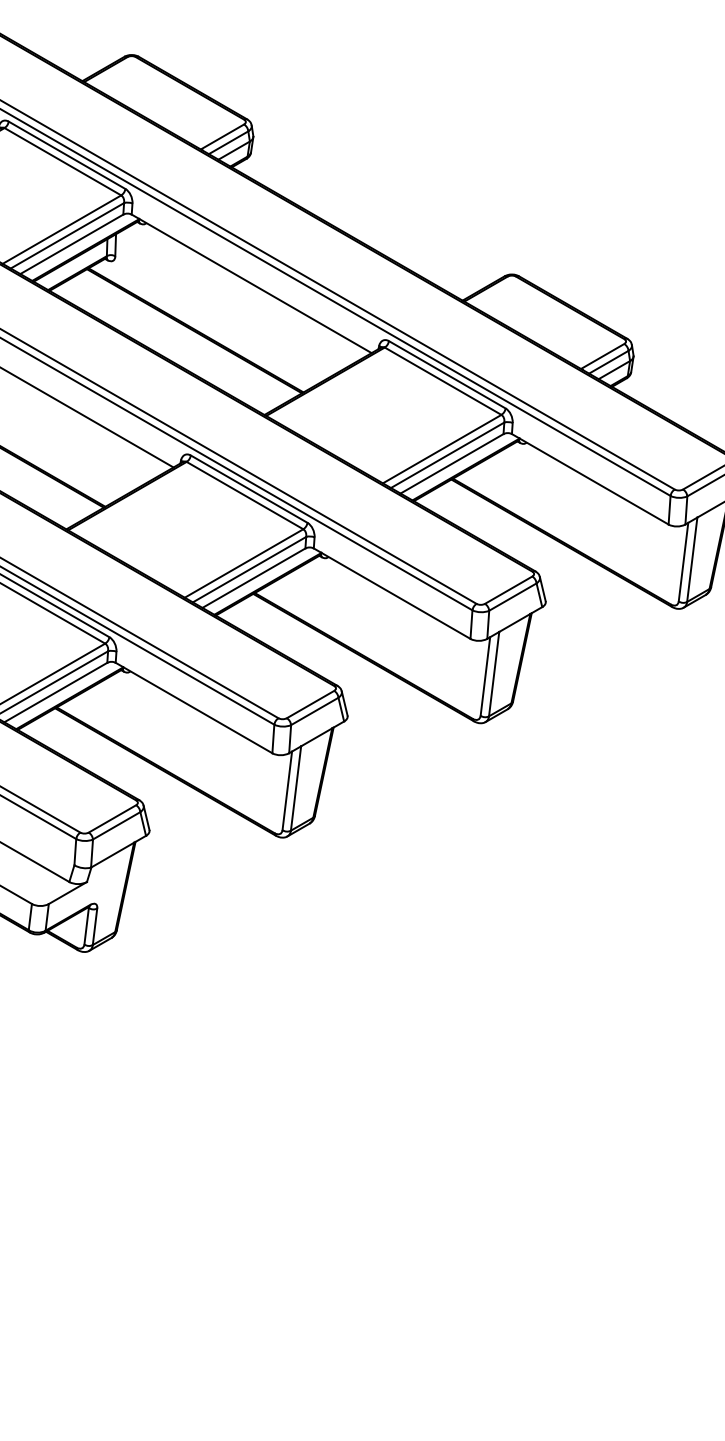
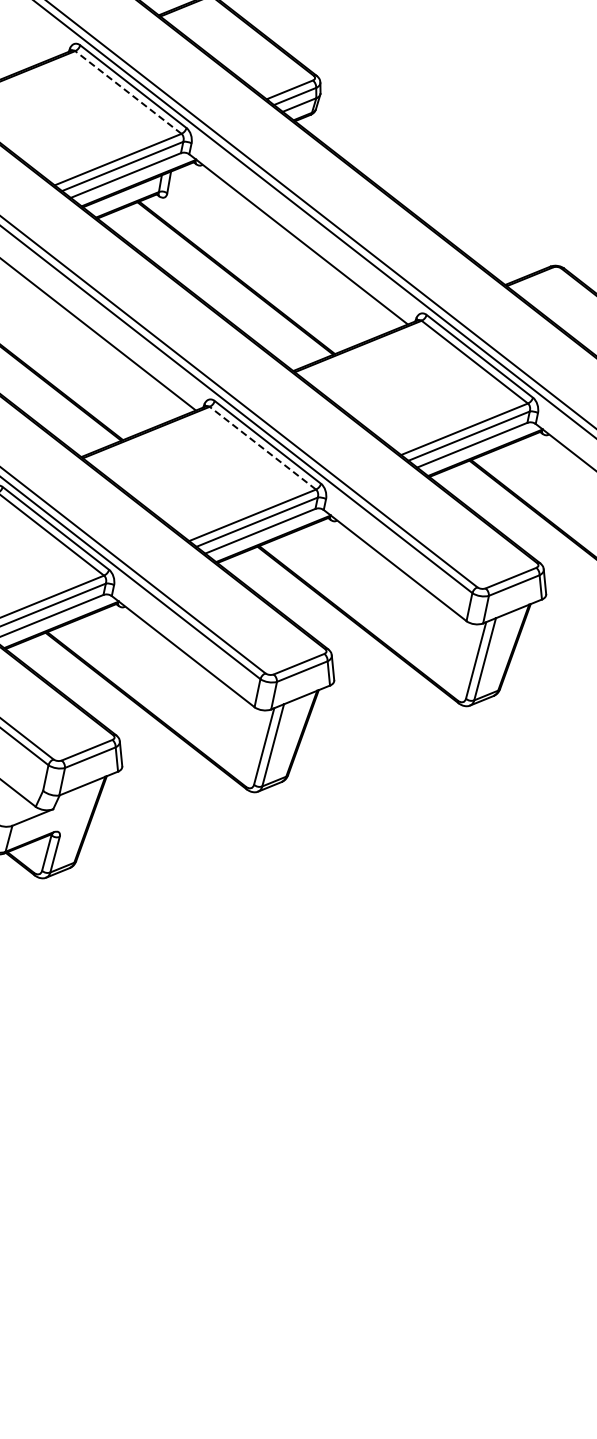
line: (62, 161) -> (128, 92), solid -> dashed
line: (244, 495) -> (262, 448), solid -> dashed

